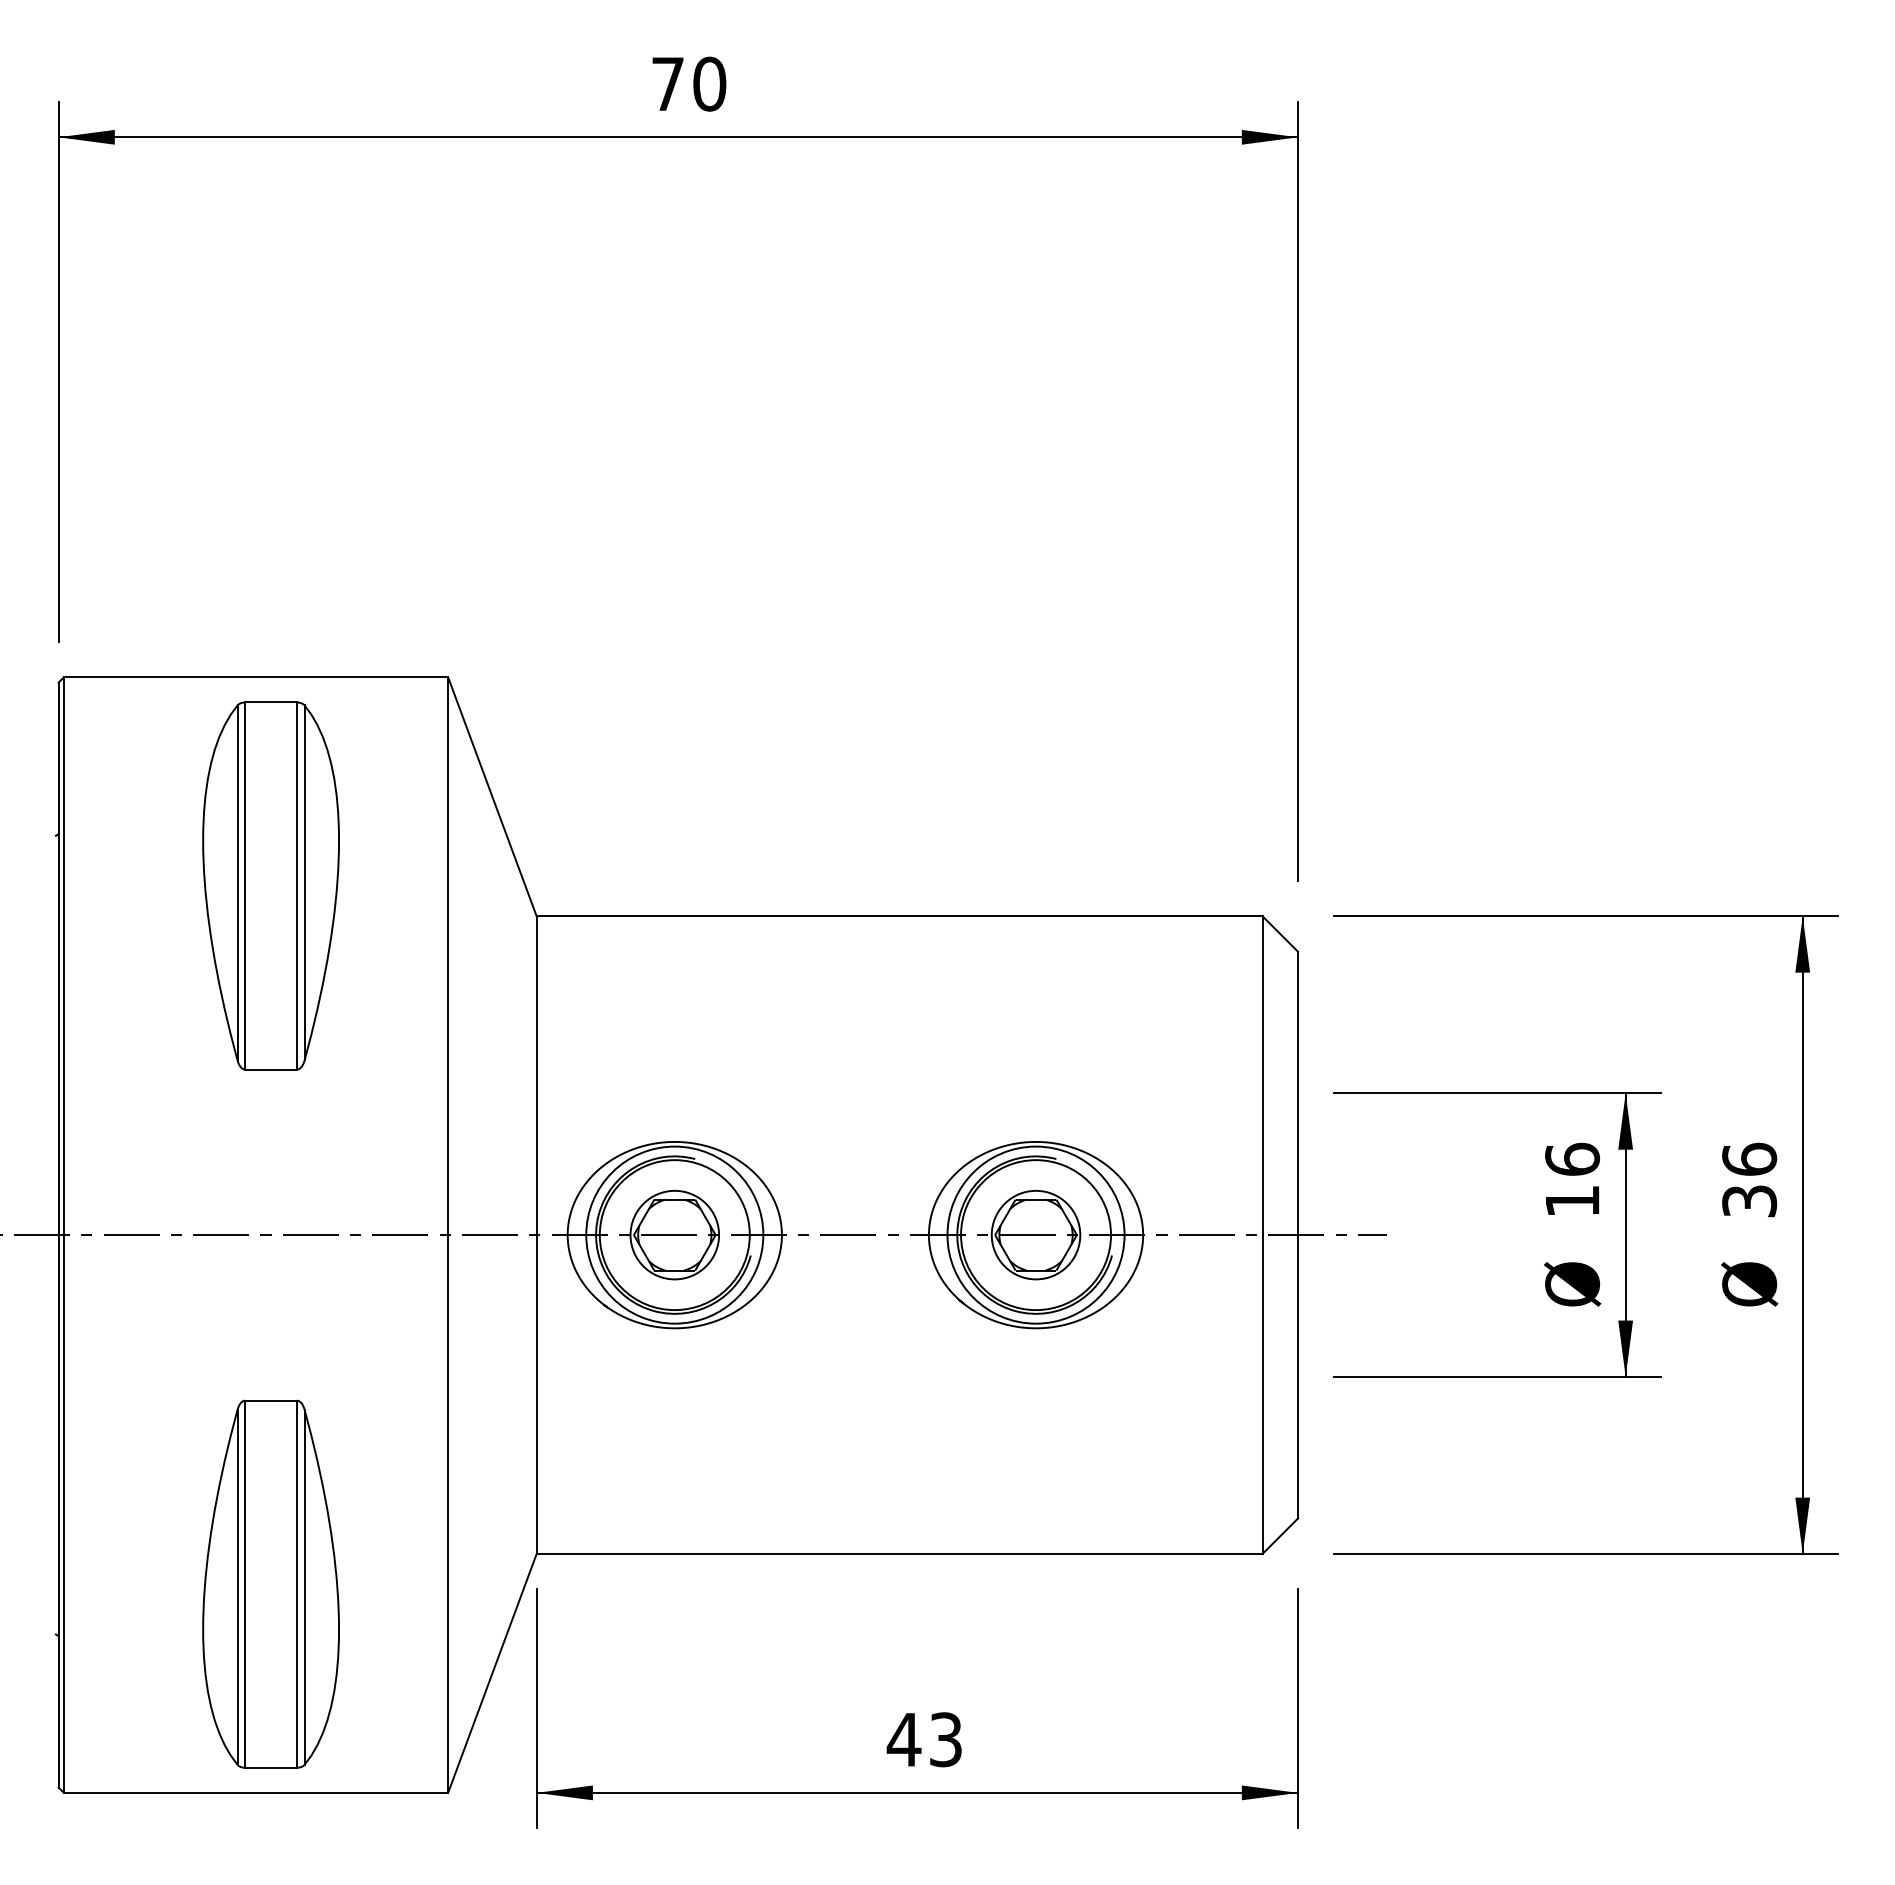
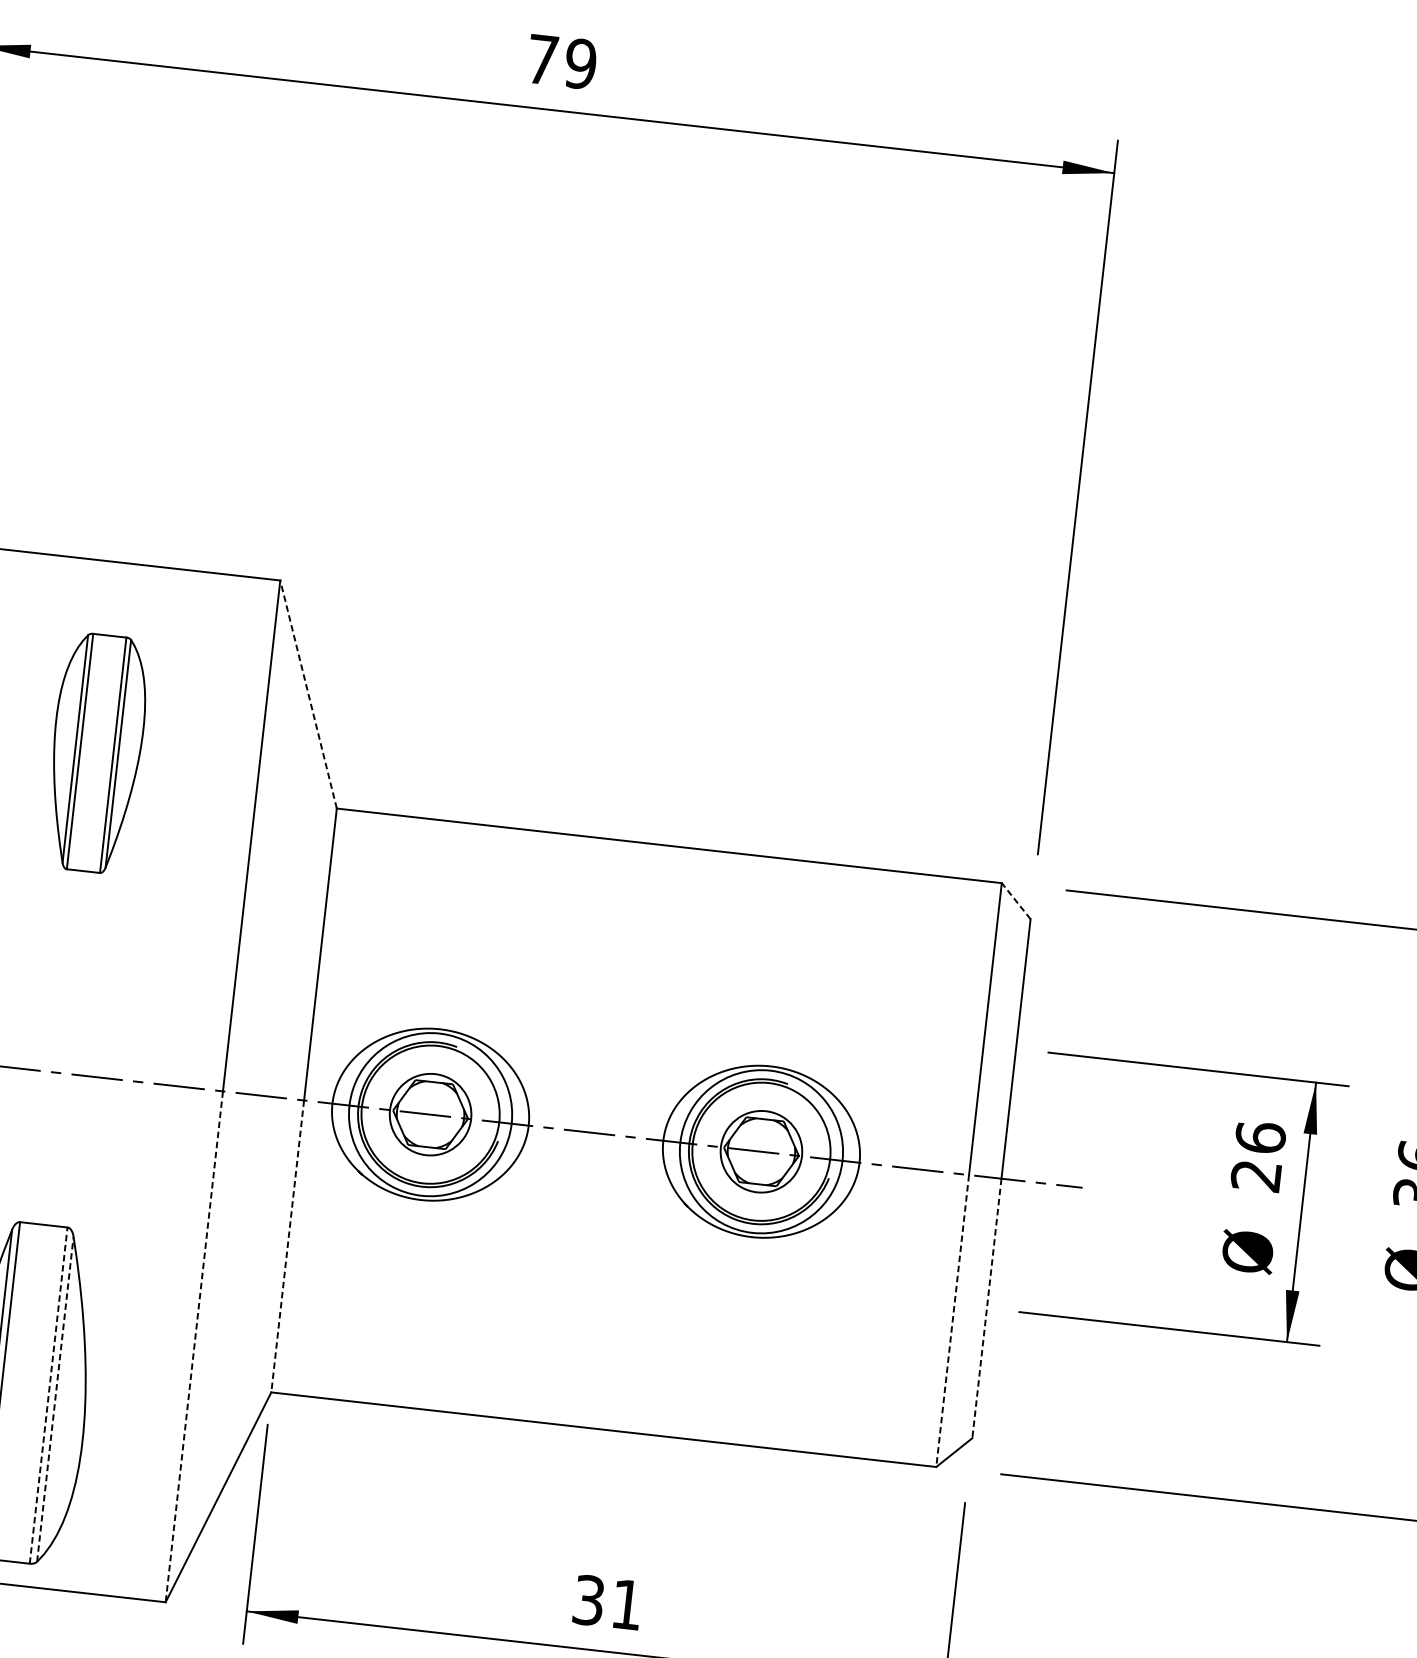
text: (709, 83) -> (580, 63), 70 -> 79
line: (492, 796) -> (308, 694), solid -> dashed
part: (270, 885) -> (96, 752), size x0.7
line: (1280, 933) -> (1016, 900), solid -> dashed
text: (1572, 1201) -> (1256, 1176), 16 -> 26
line: (1298, 1376) -> (987, 1308), solid -> dashed
line: (536, 1394) -> (287, 1246), solid -> dashed
line: (1262, 1394) -> (952, 1321), solid -> dashed
line: (448, 1514) -> (194, 1347), solid -> dashed
line: (296, 1584) -> (48, 1395), solid -> dashed
line: (304, 1586) -> (55, 1398), solid -> dashed
text: (923, 1739) -> (606, 1602), 43 -> 31

